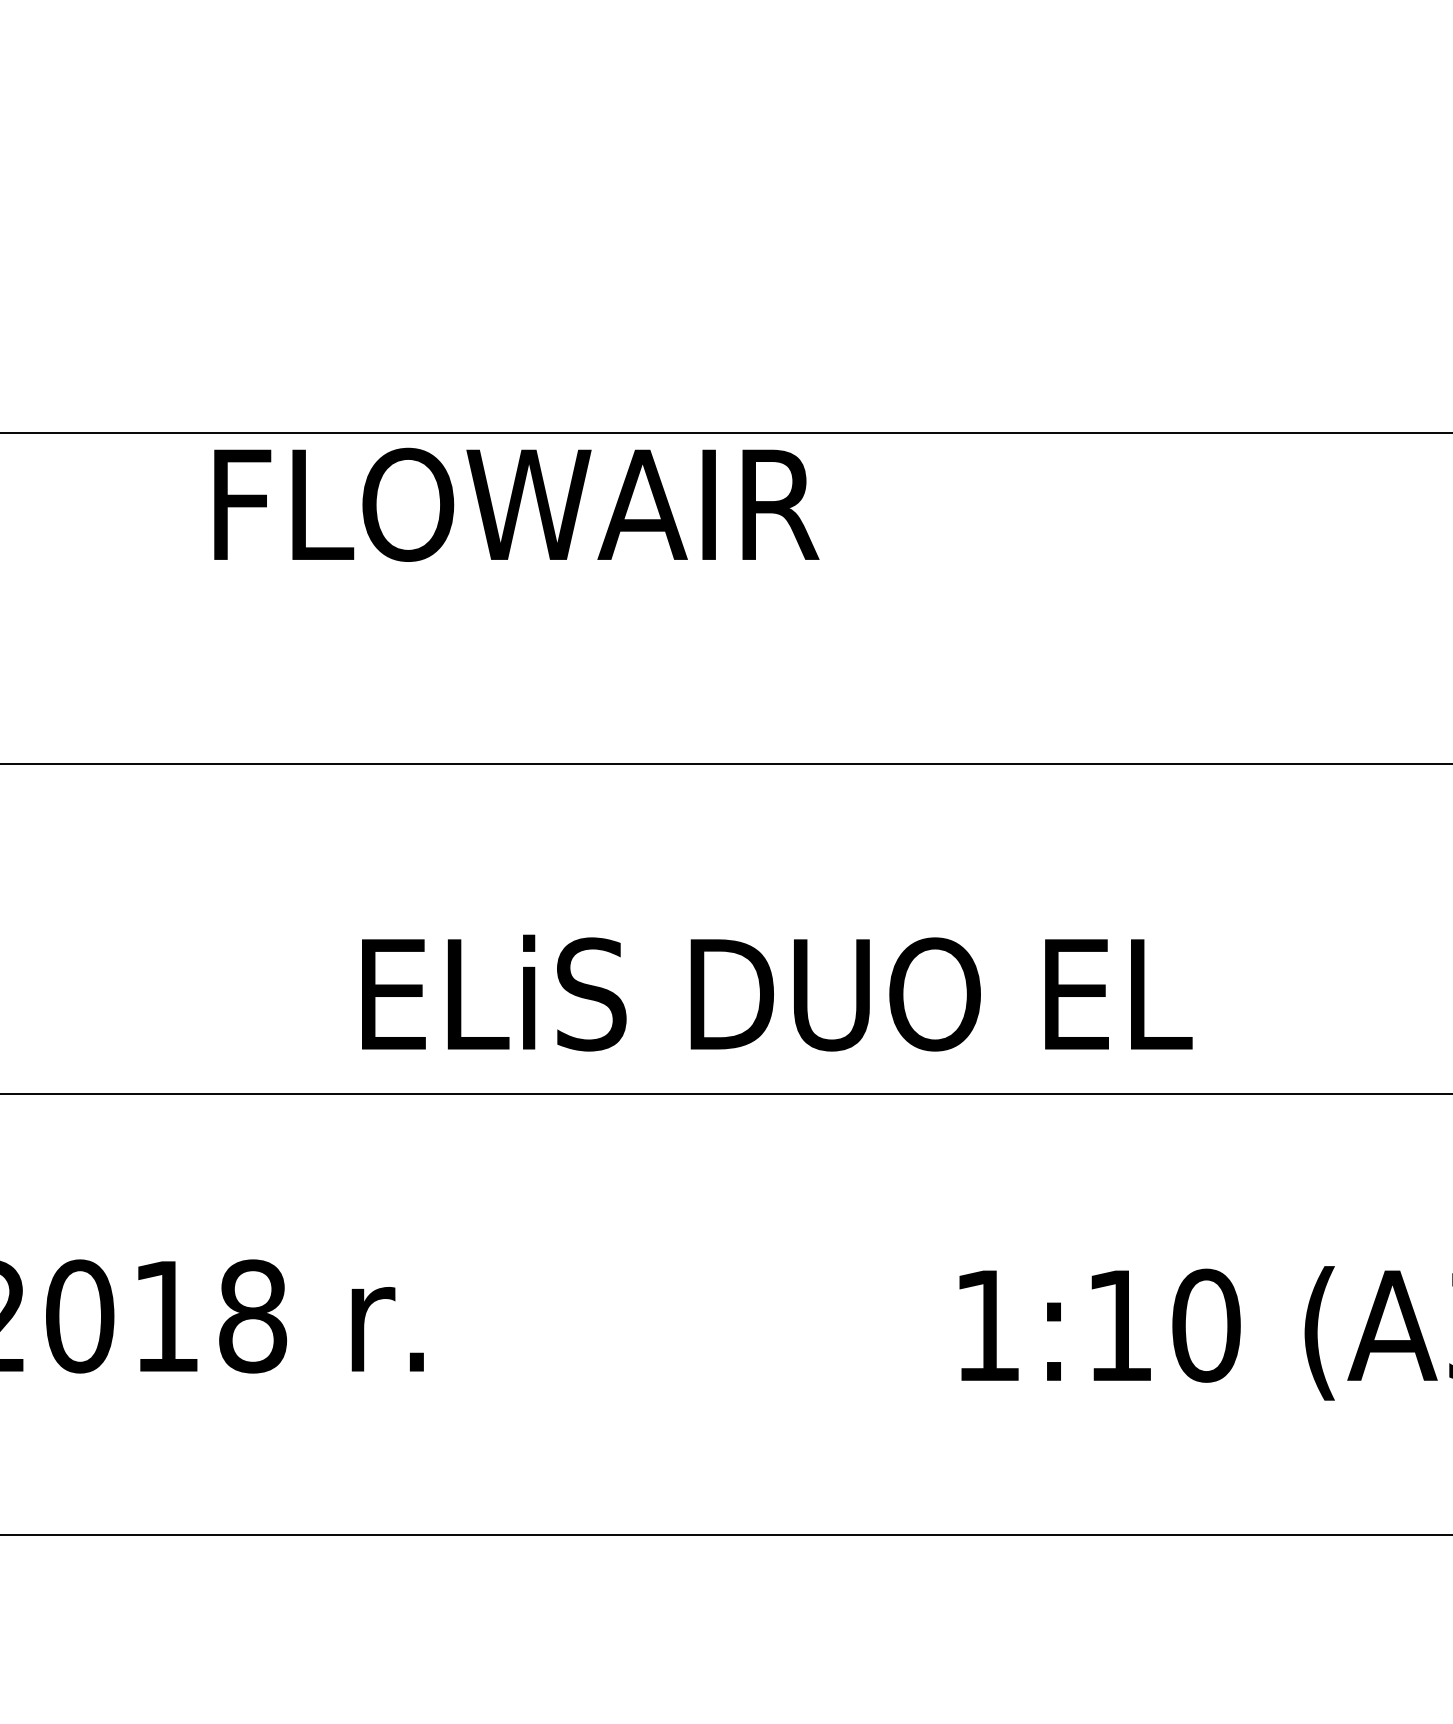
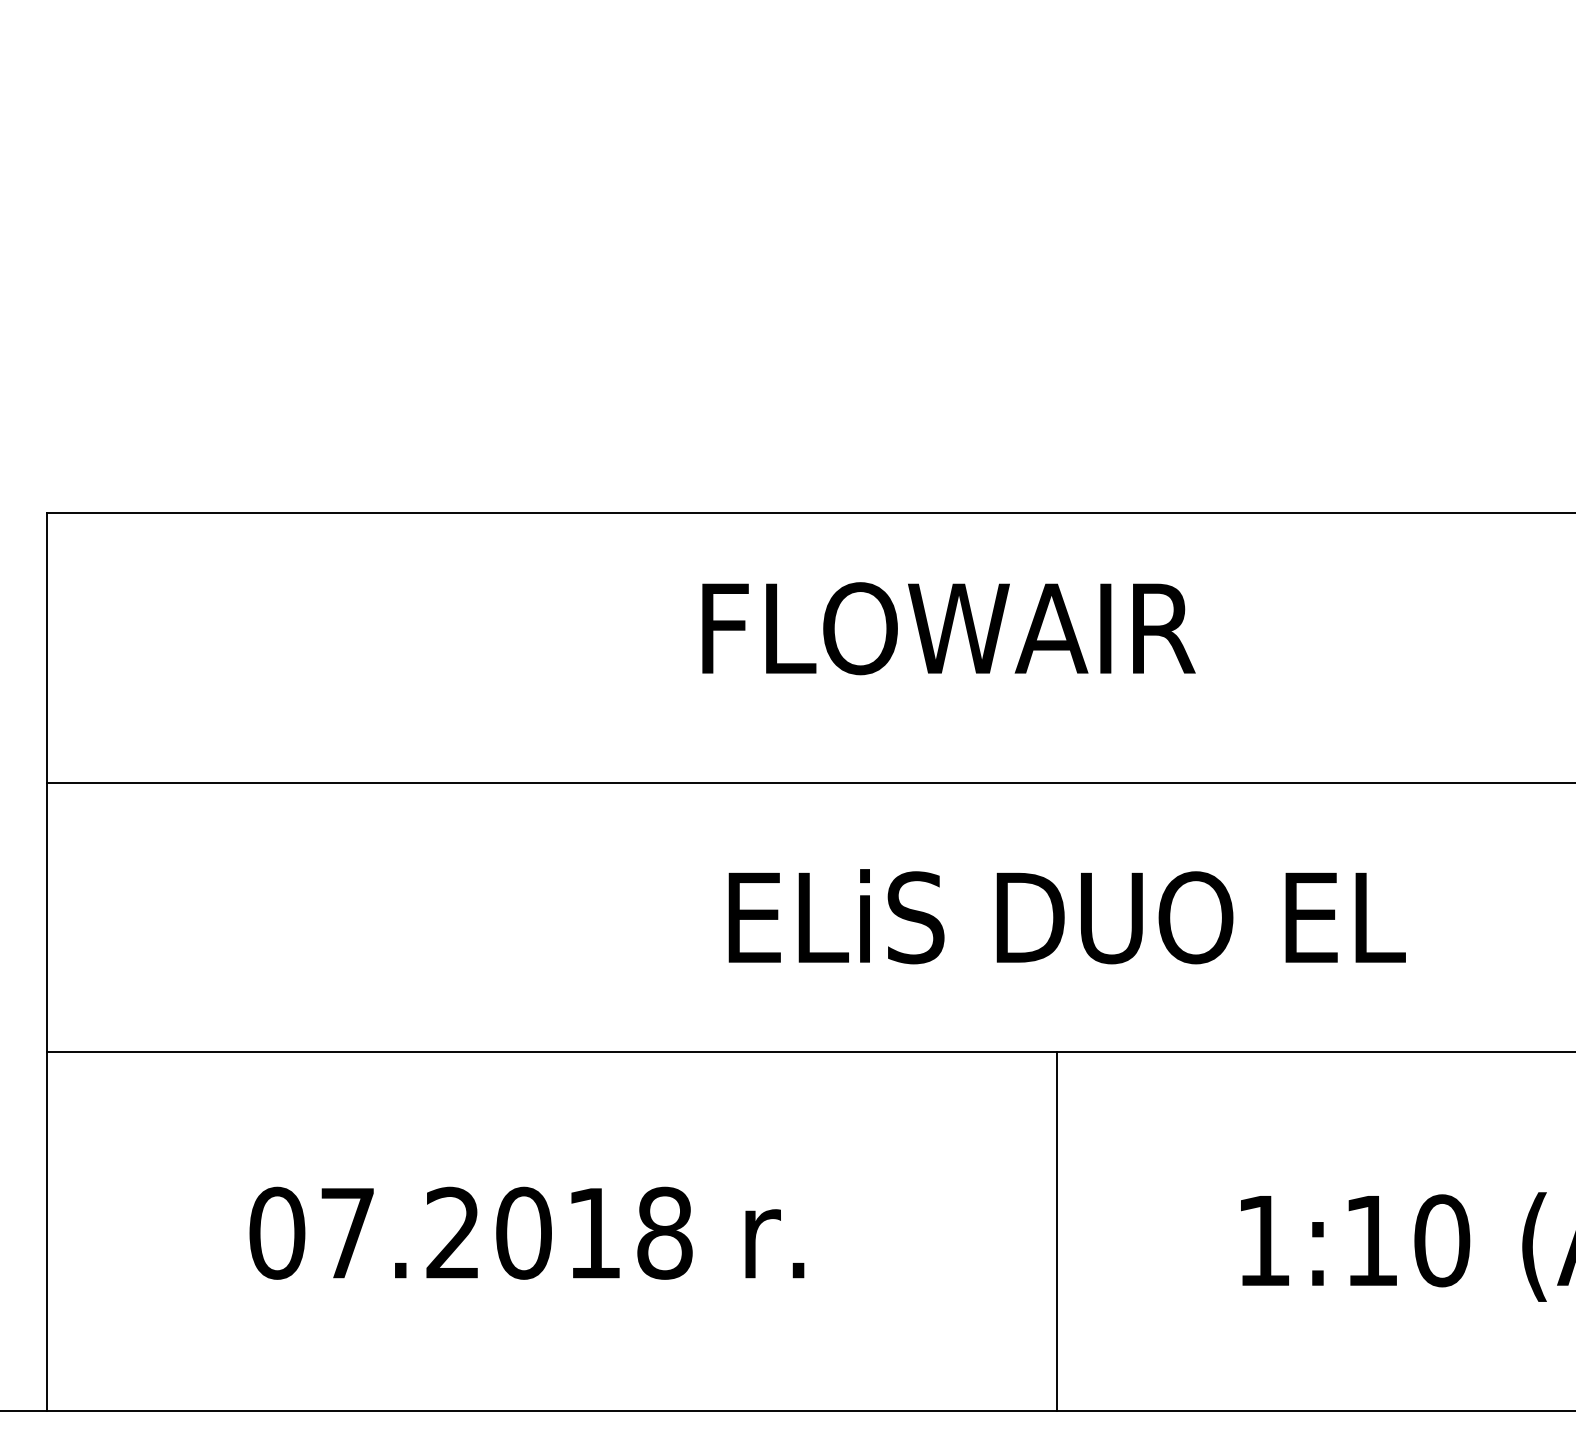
text: (516, 504) -> (948, 628), moved
text: (776, 992) -> (1066, 916), moved
line: (734, 1314) -> (1057, 1231), added

